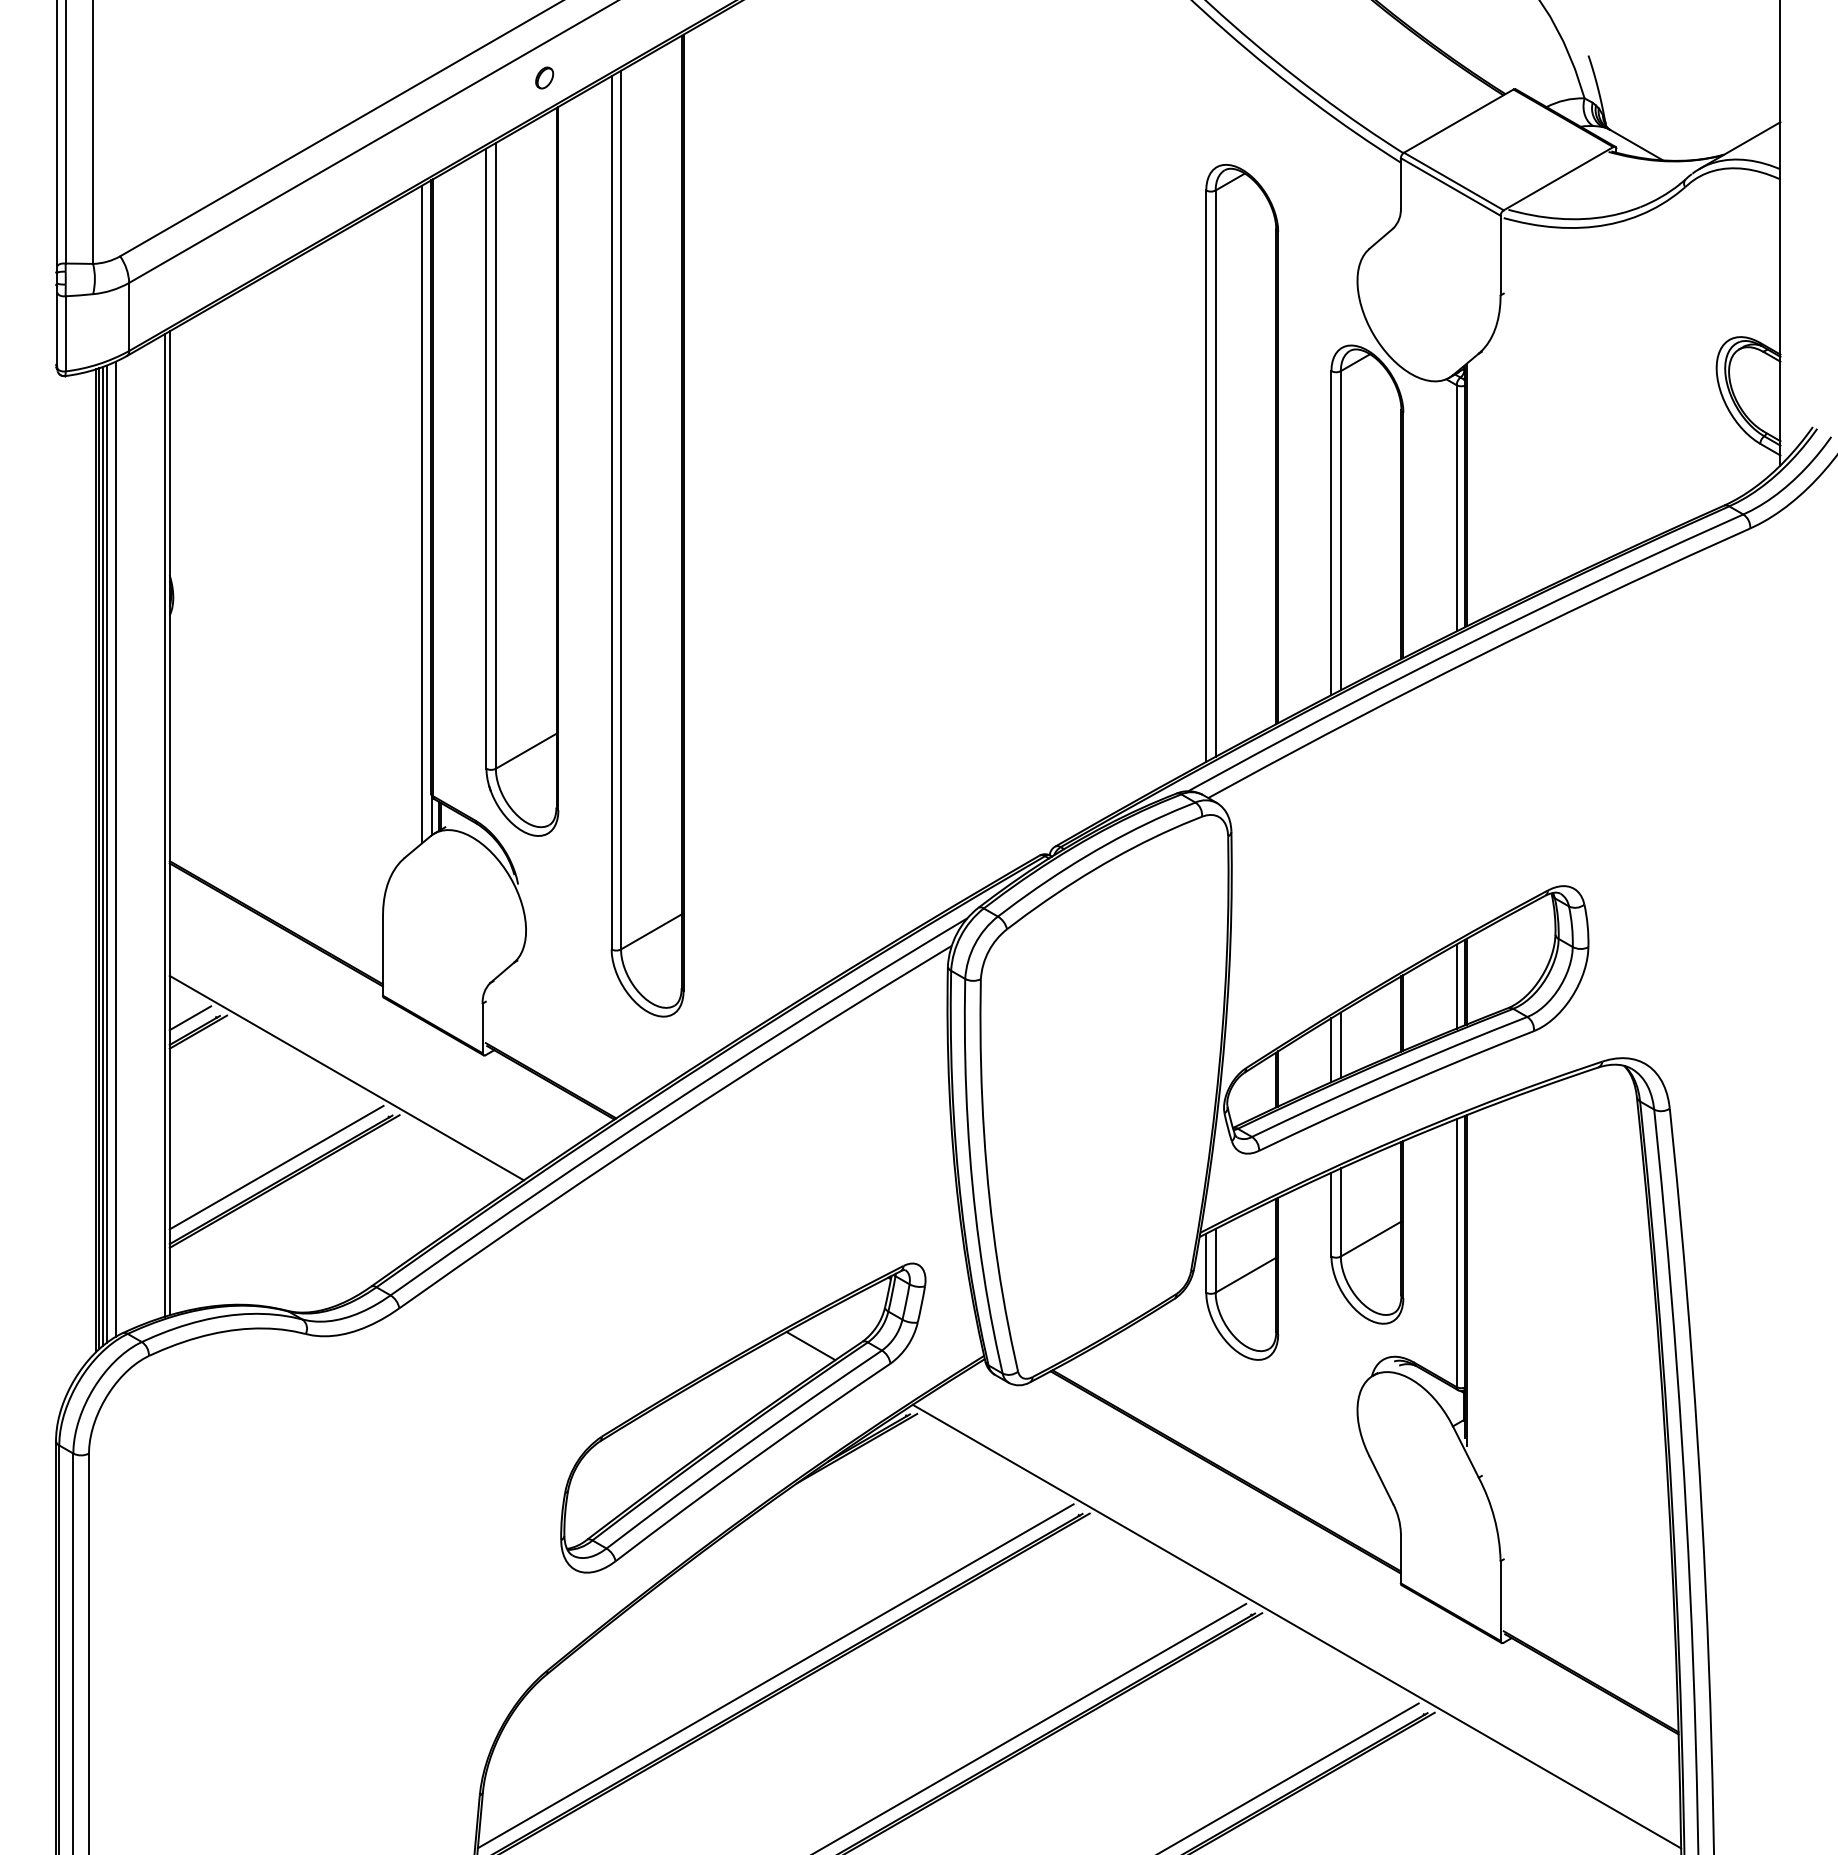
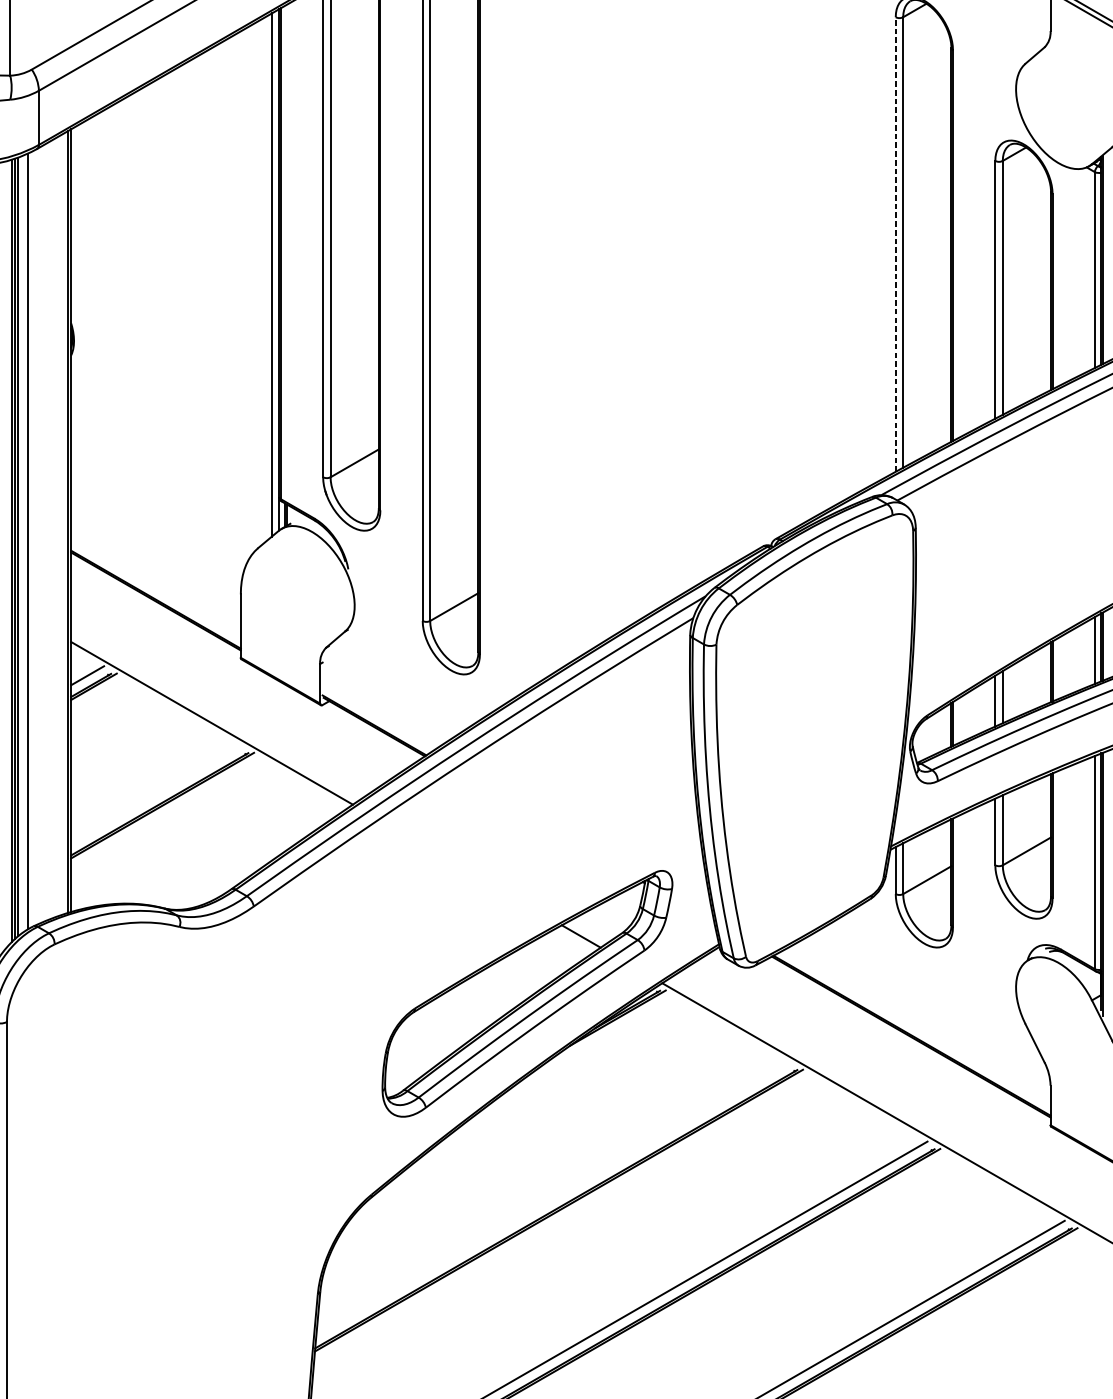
line: (1206, 476) -> (895, 244), solid -> dashed
line: (106, 853) -> (20, 544), removed
line: (276, 1167) -> (156, 794), removed
line: (775, 1676) -> (553, 1199), removed

